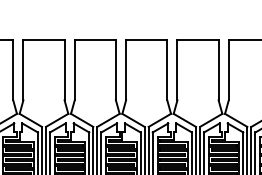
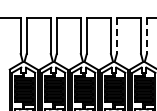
line: (176, 70) -> (116, 36), solid -> dashed
line: (228, 70) -> (146, 36), solid -> dashed

